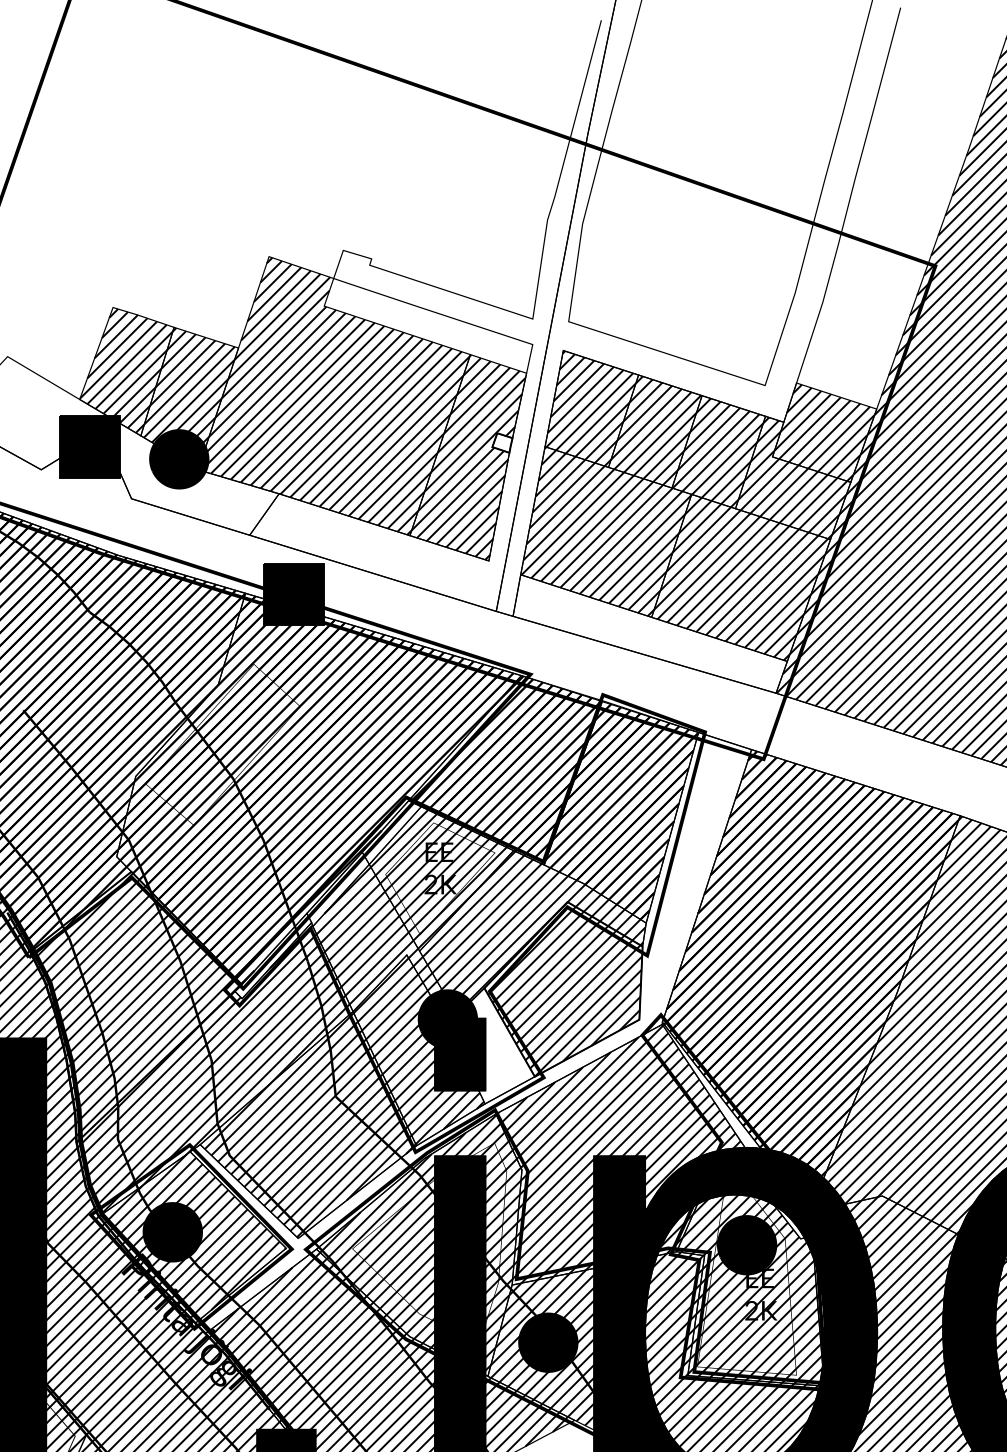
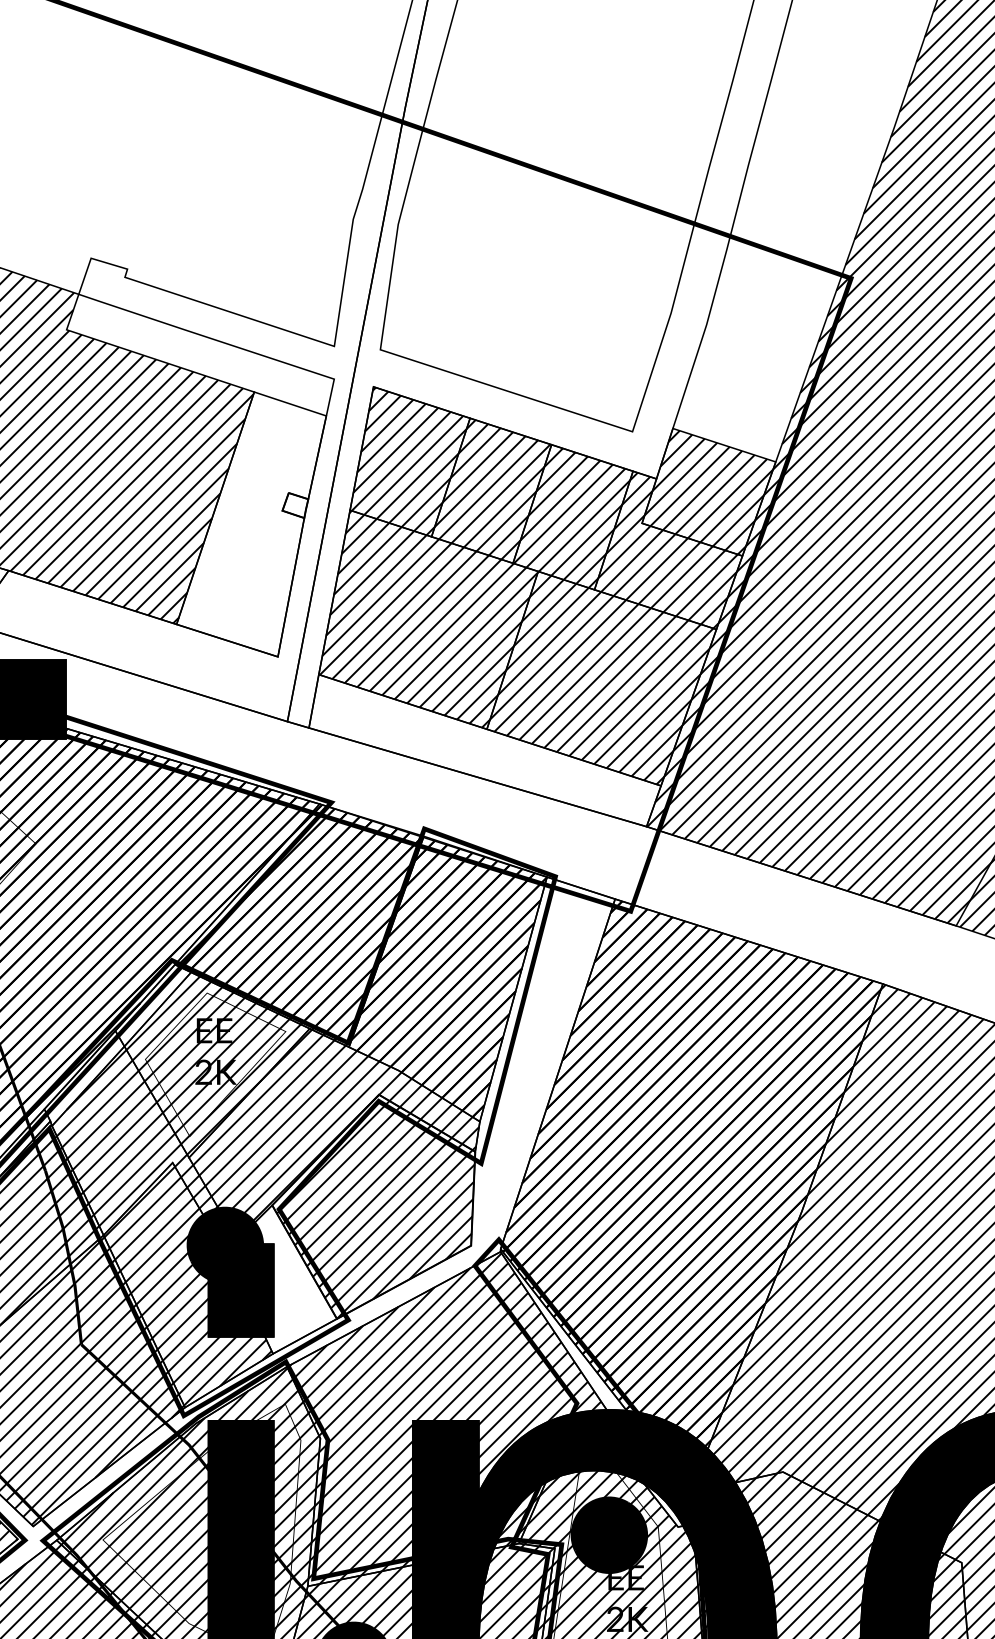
hatch: (468, 456) -> (251, 522), removed

